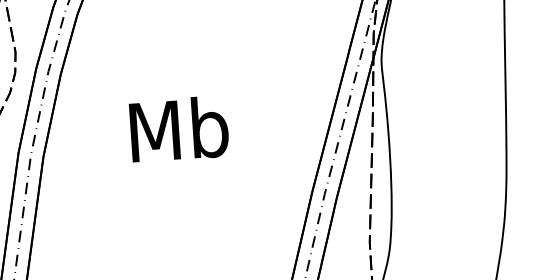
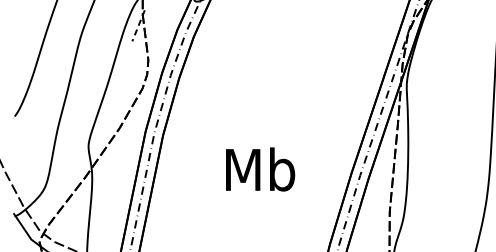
text: (179, 129) -> (260, 169), moved

